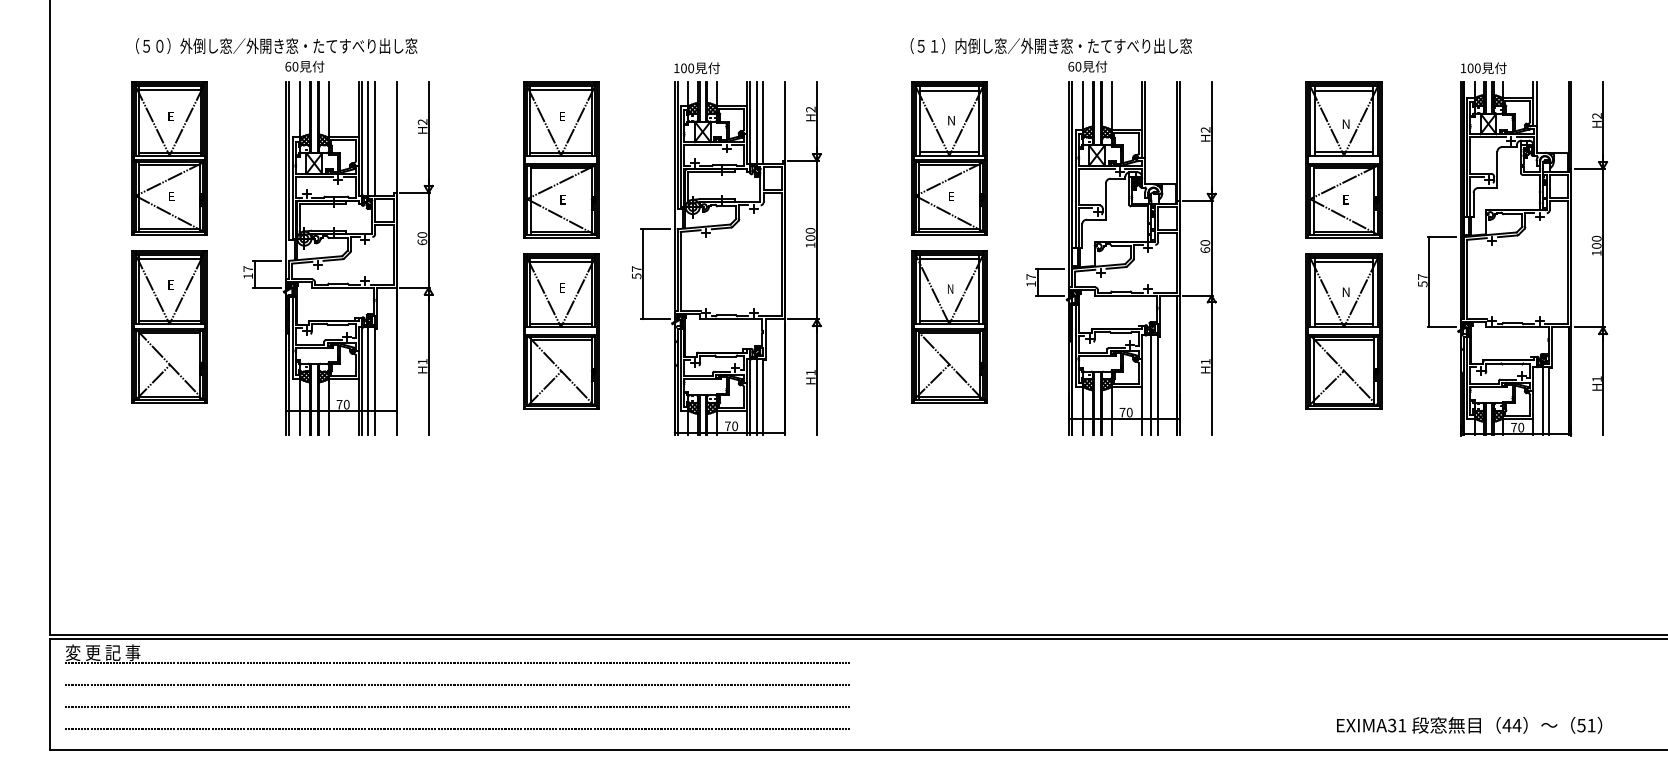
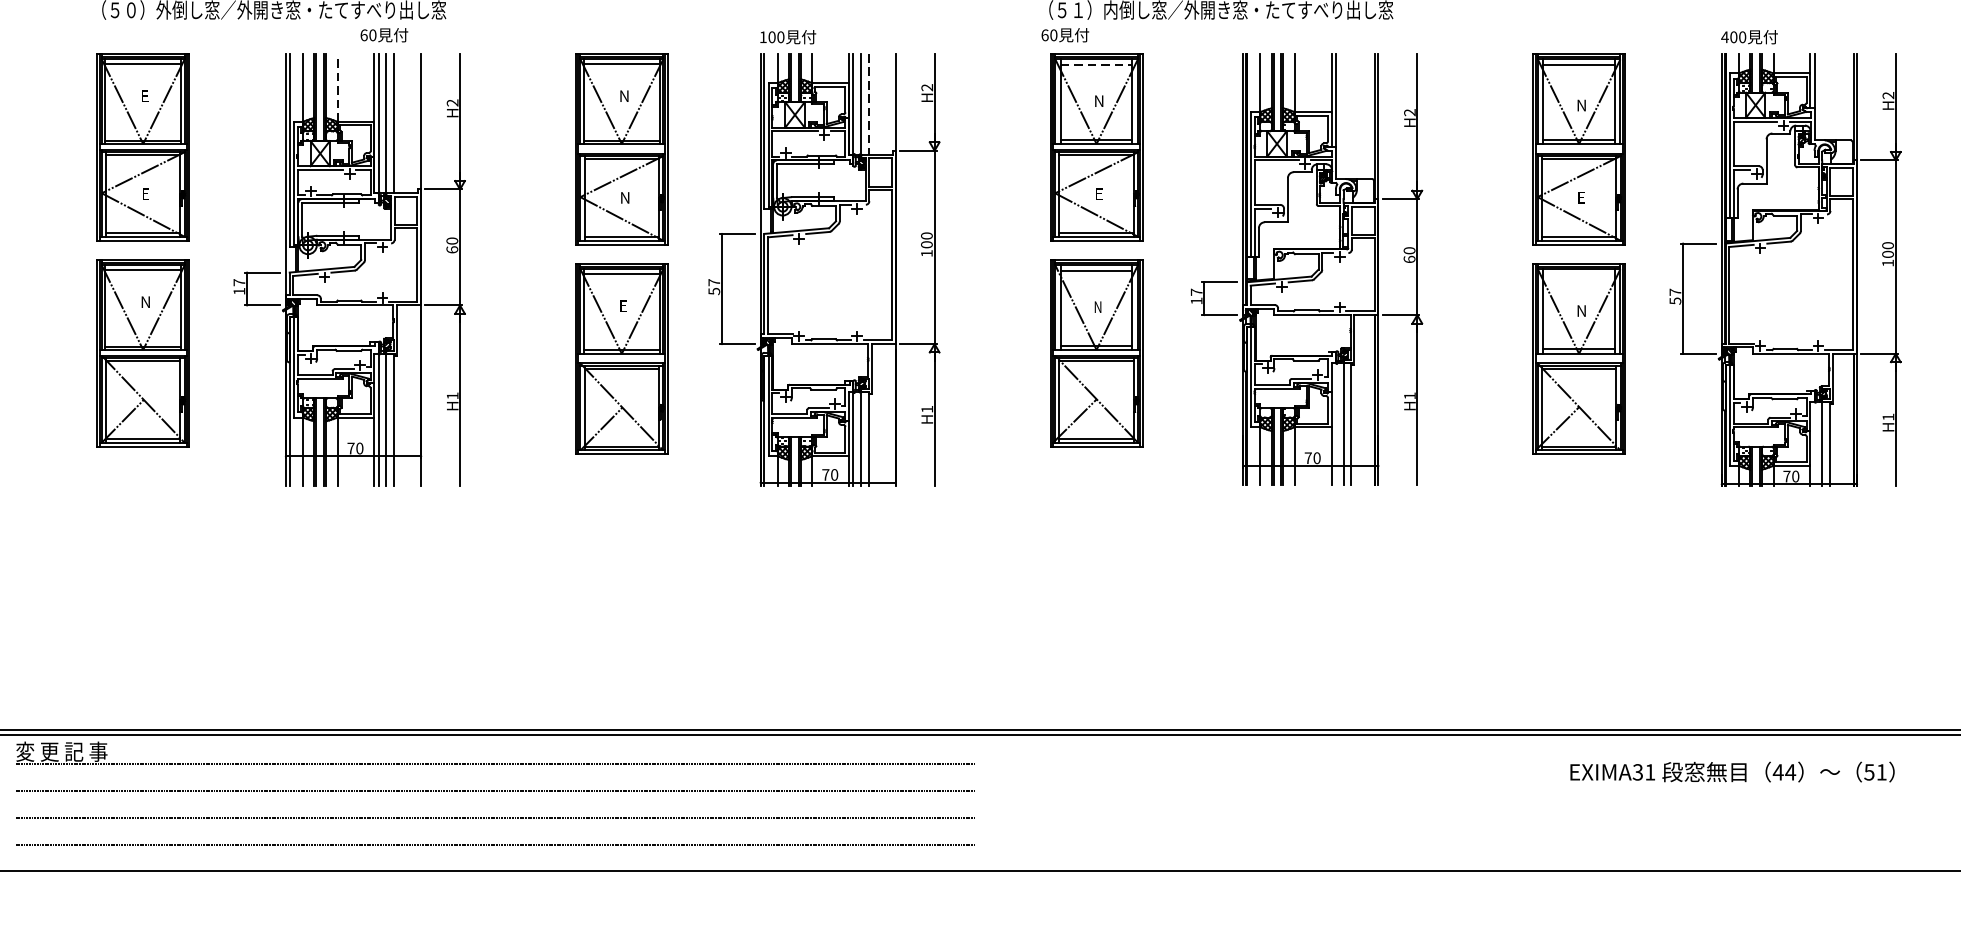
text: (304, 66) -> (383, 35), moved
text: (1087, 66) -> (1064, 35), moved
text: (1463, 68) -> (1725, 37), 100 -> 400
line: (949, 90) -> (1096, 64), solid -> dashed
line: (328, 109) -> (337, 87), solid -> dashed
text: (562, 116) -> (623, 96), E -> N
line: (762, 123) -> (868, 104), solid -> dashed
text: (563, 199) -> (624, 197), E -> N
line: (1343, 262) -> (1578, 274), removed
text: (171, 284) -> (145, 301), E -> N
text: (1469, 725) -> (1732, 772), moved

